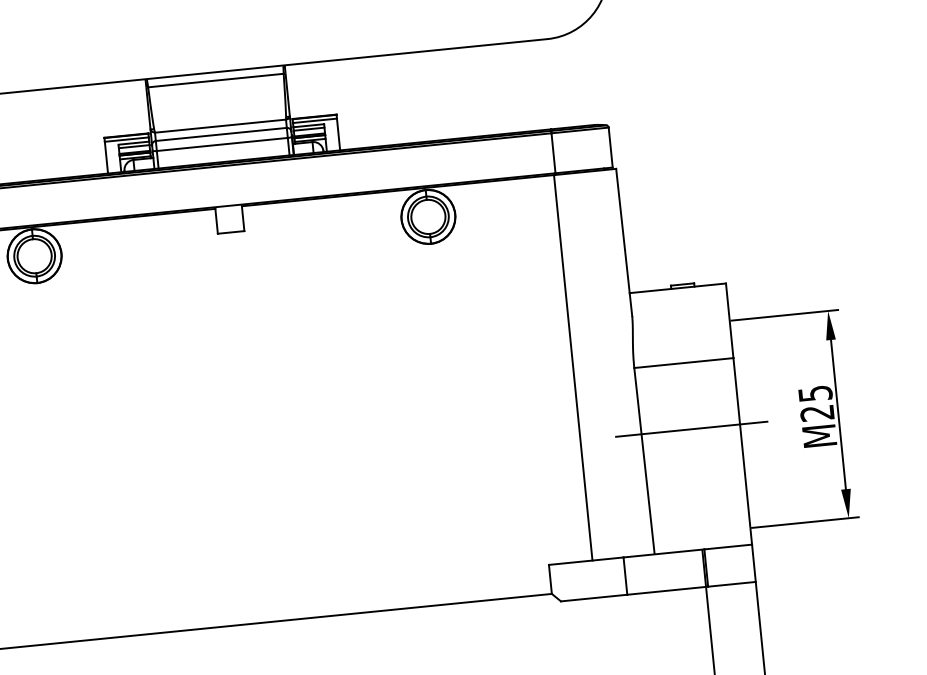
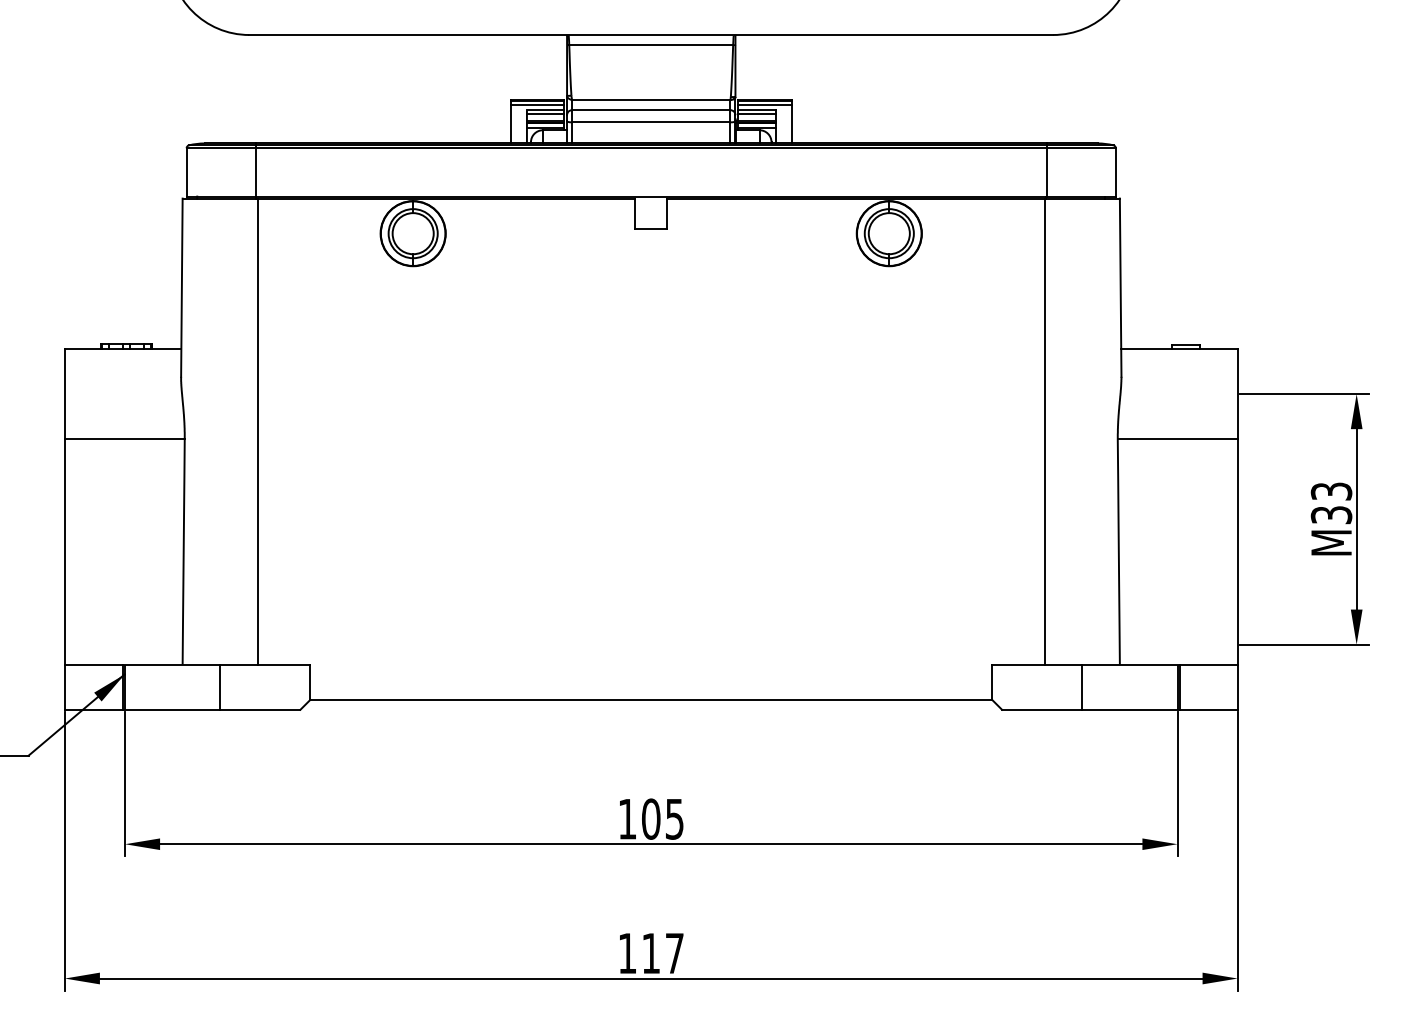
text: (816, 403) -> (1331, 503), M25 -> M33
line: (691, 429) -> (1178, 519), removed

